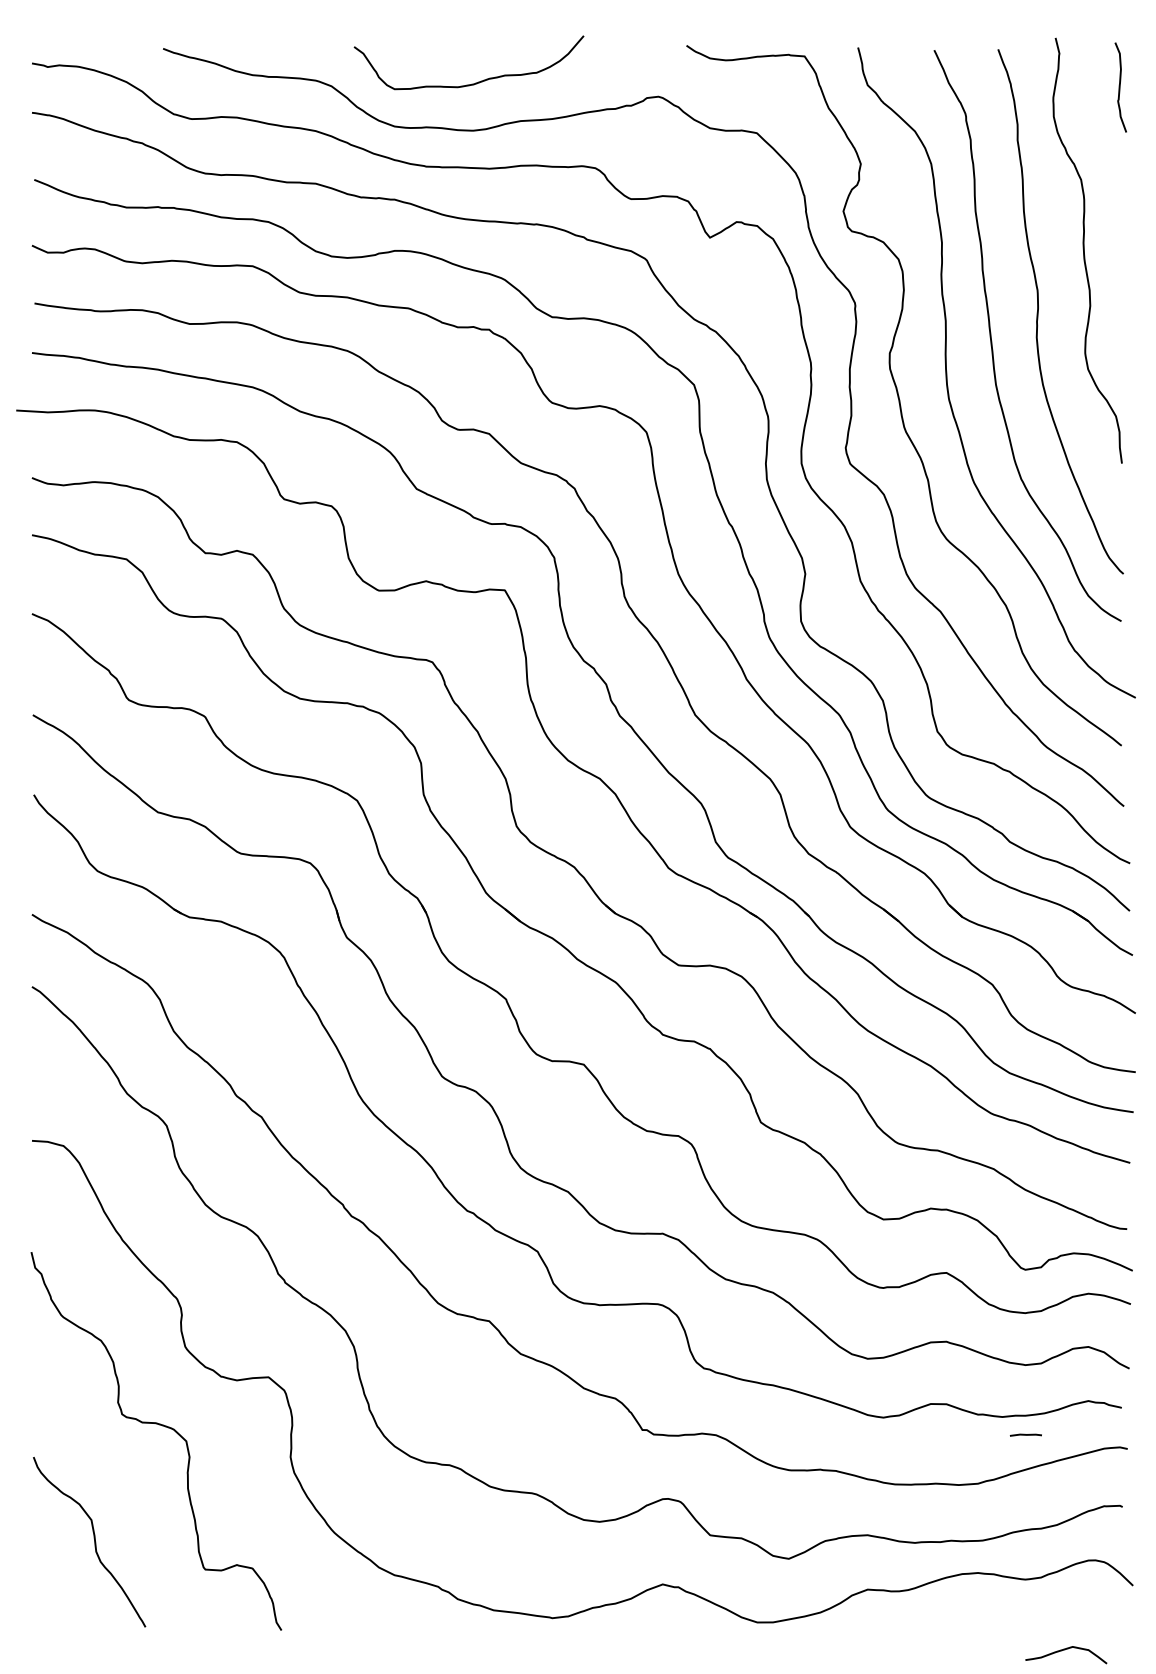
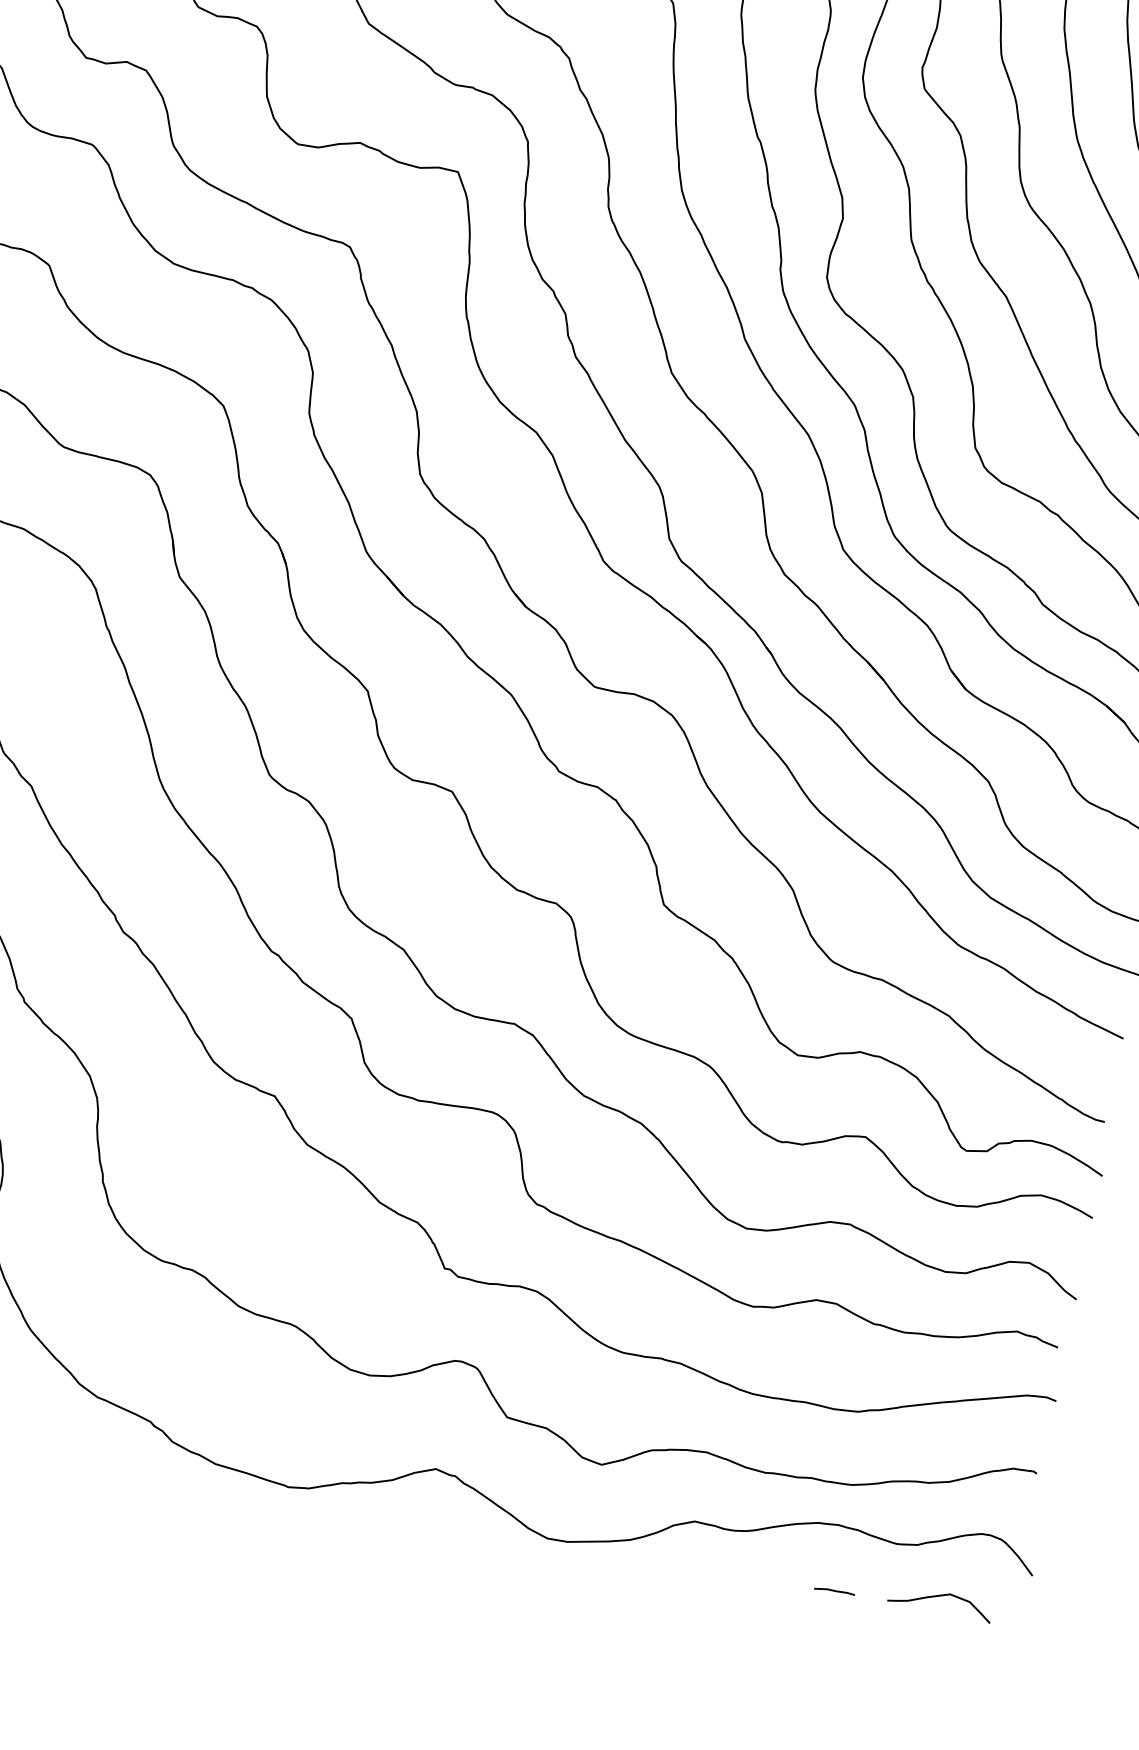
line: (1025, 1434) -> (834, 1590), moved
curve: (1065, 1650) -> (940, 1597), moved

